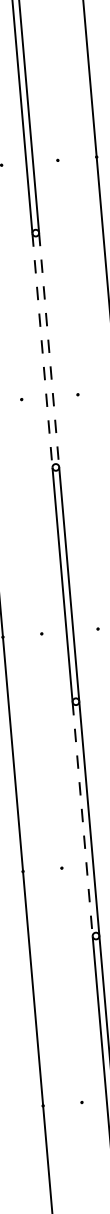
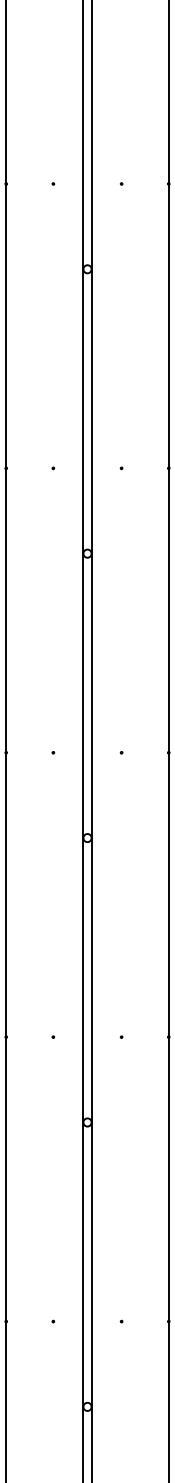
line: (49, 350) -> (91, 412), dashed -> solid
line: (42, 351) -> (83, 412), dashed -> solid
line: (82, 819) -> (83, 980), dashed -> solid

